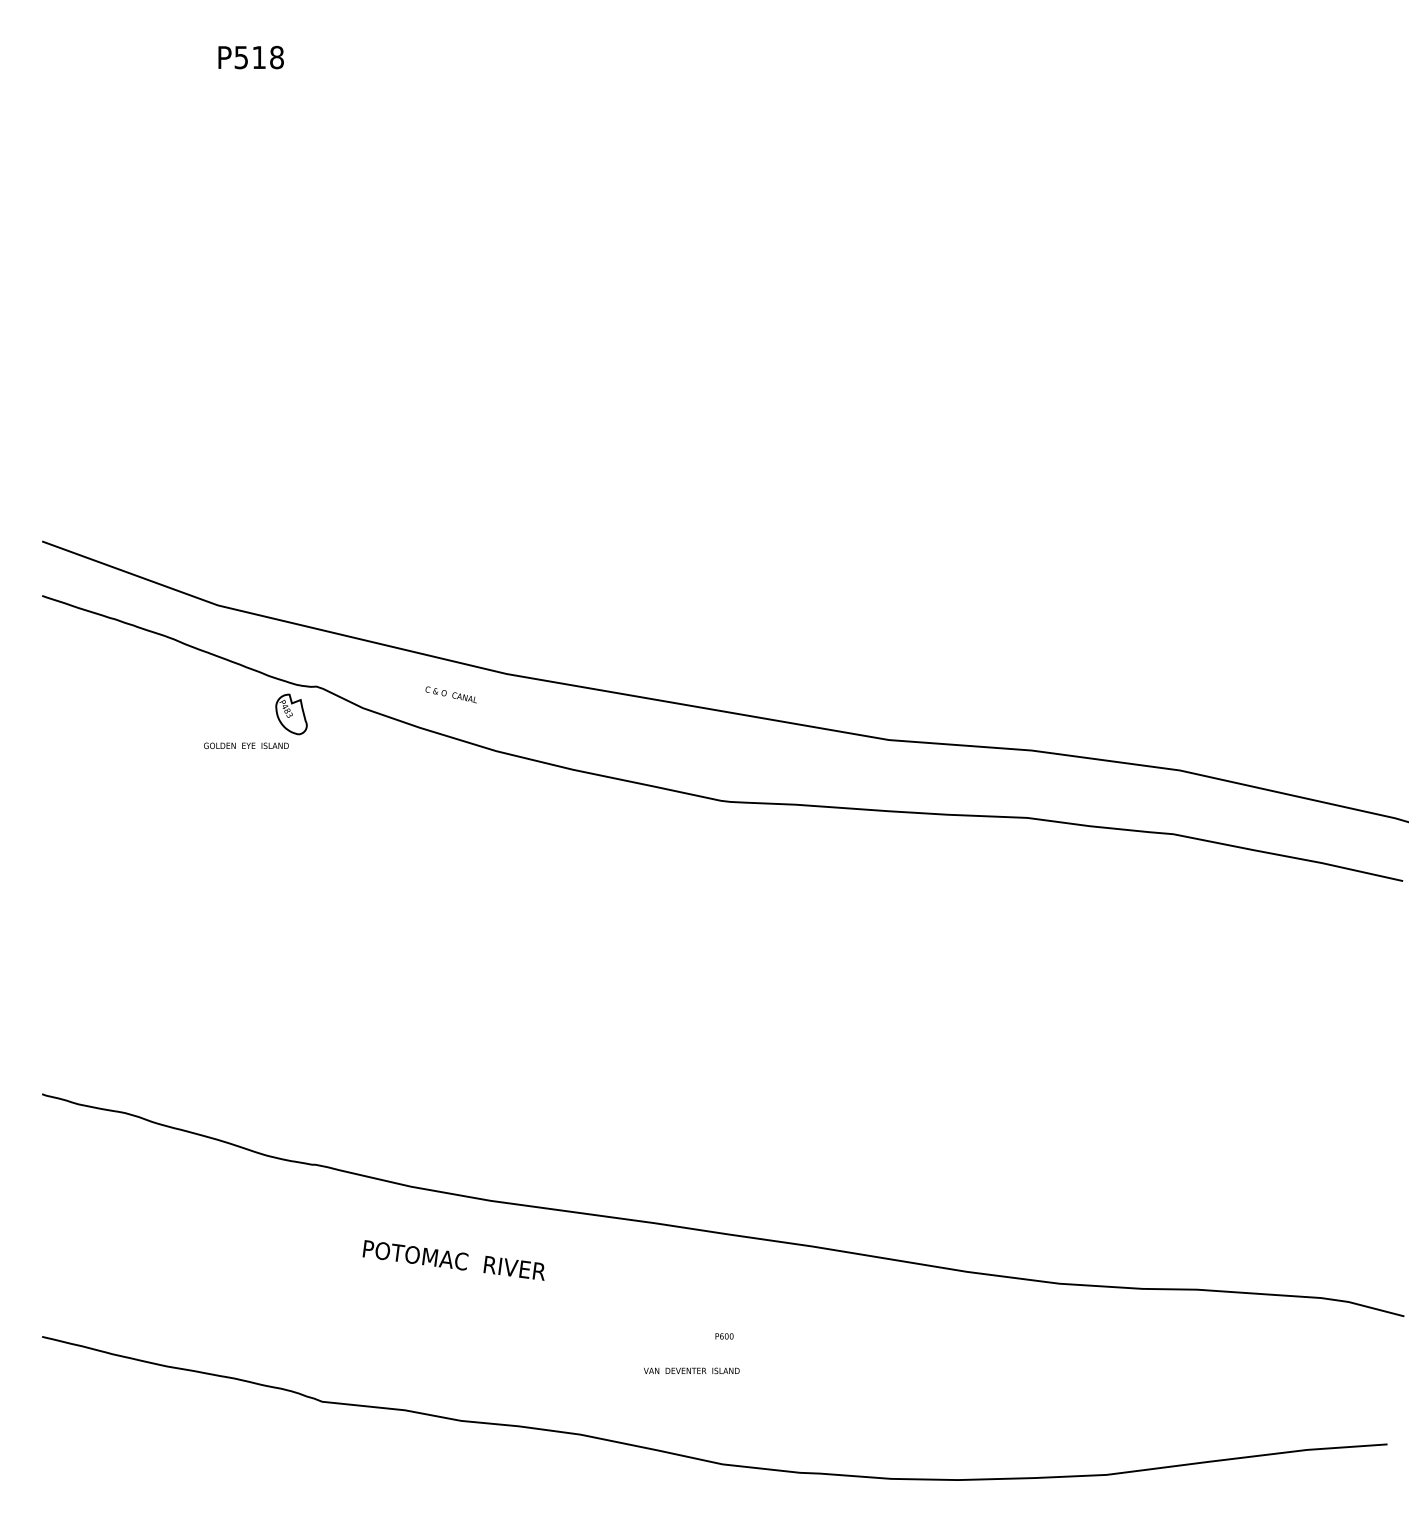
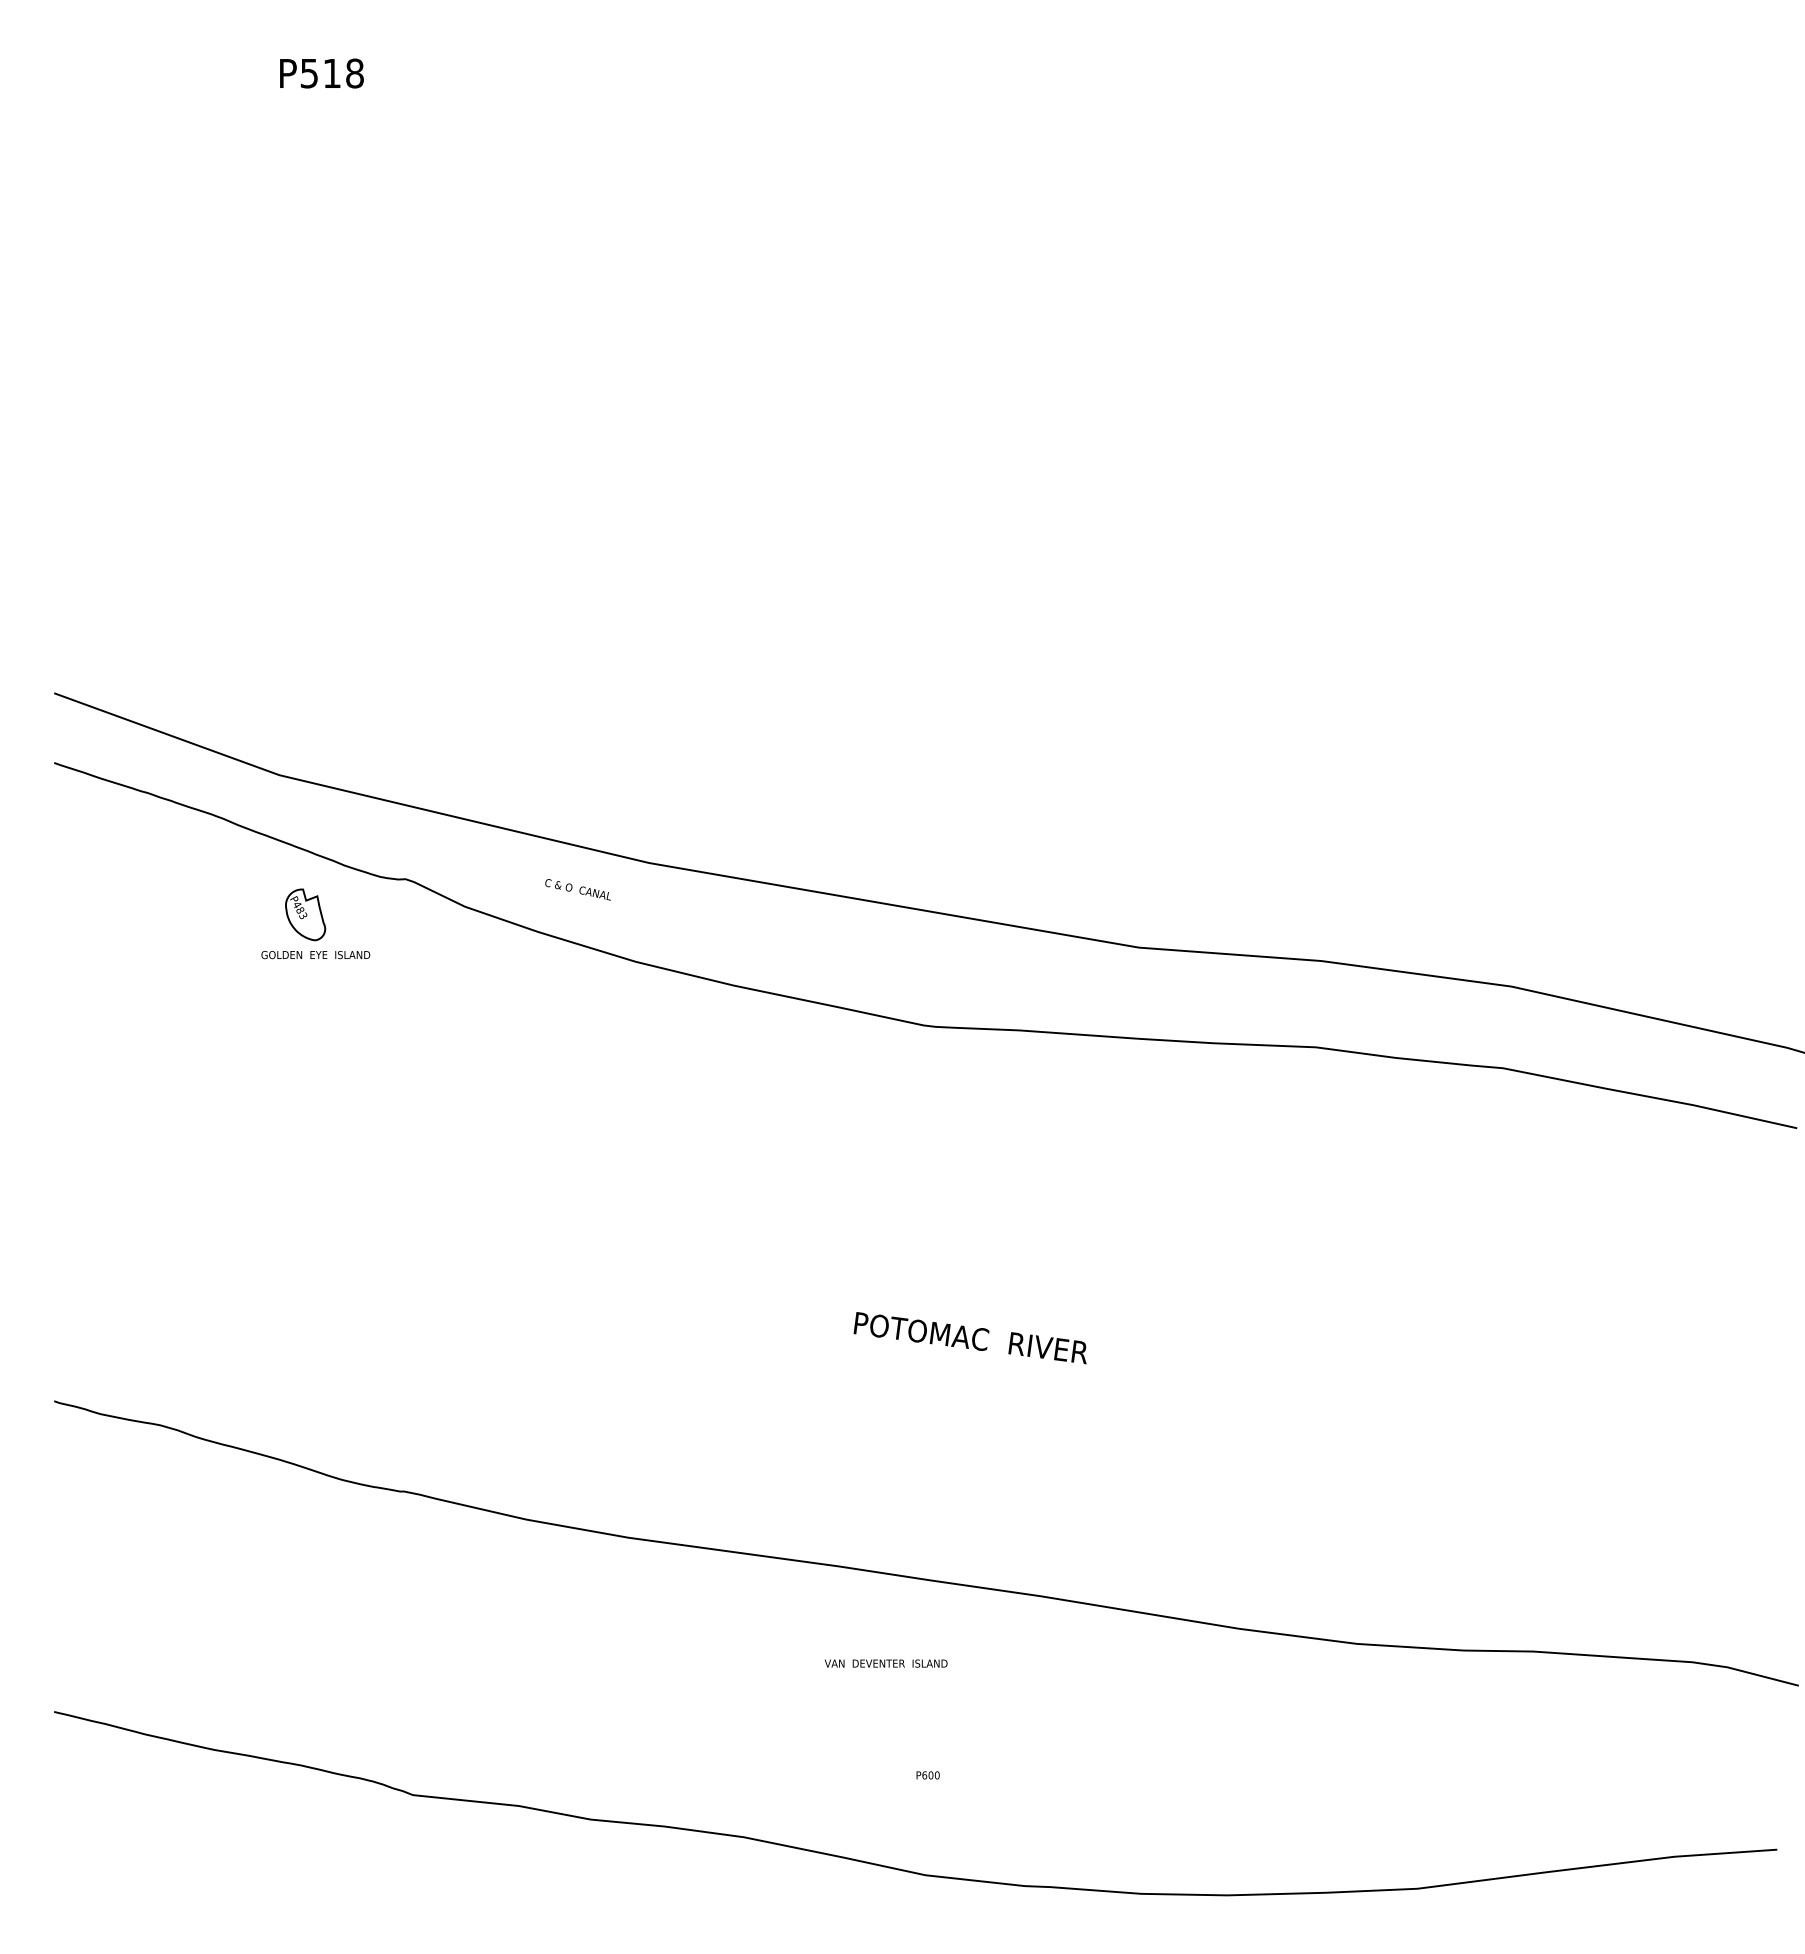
part: (291, 714) -> (305, 914), moved
text: (453, 1260) -> (969, 1338), moved
text: (724, 1336) -> (927, 1775), moved
text: (691, 1370) -> (885, 1663), moved

